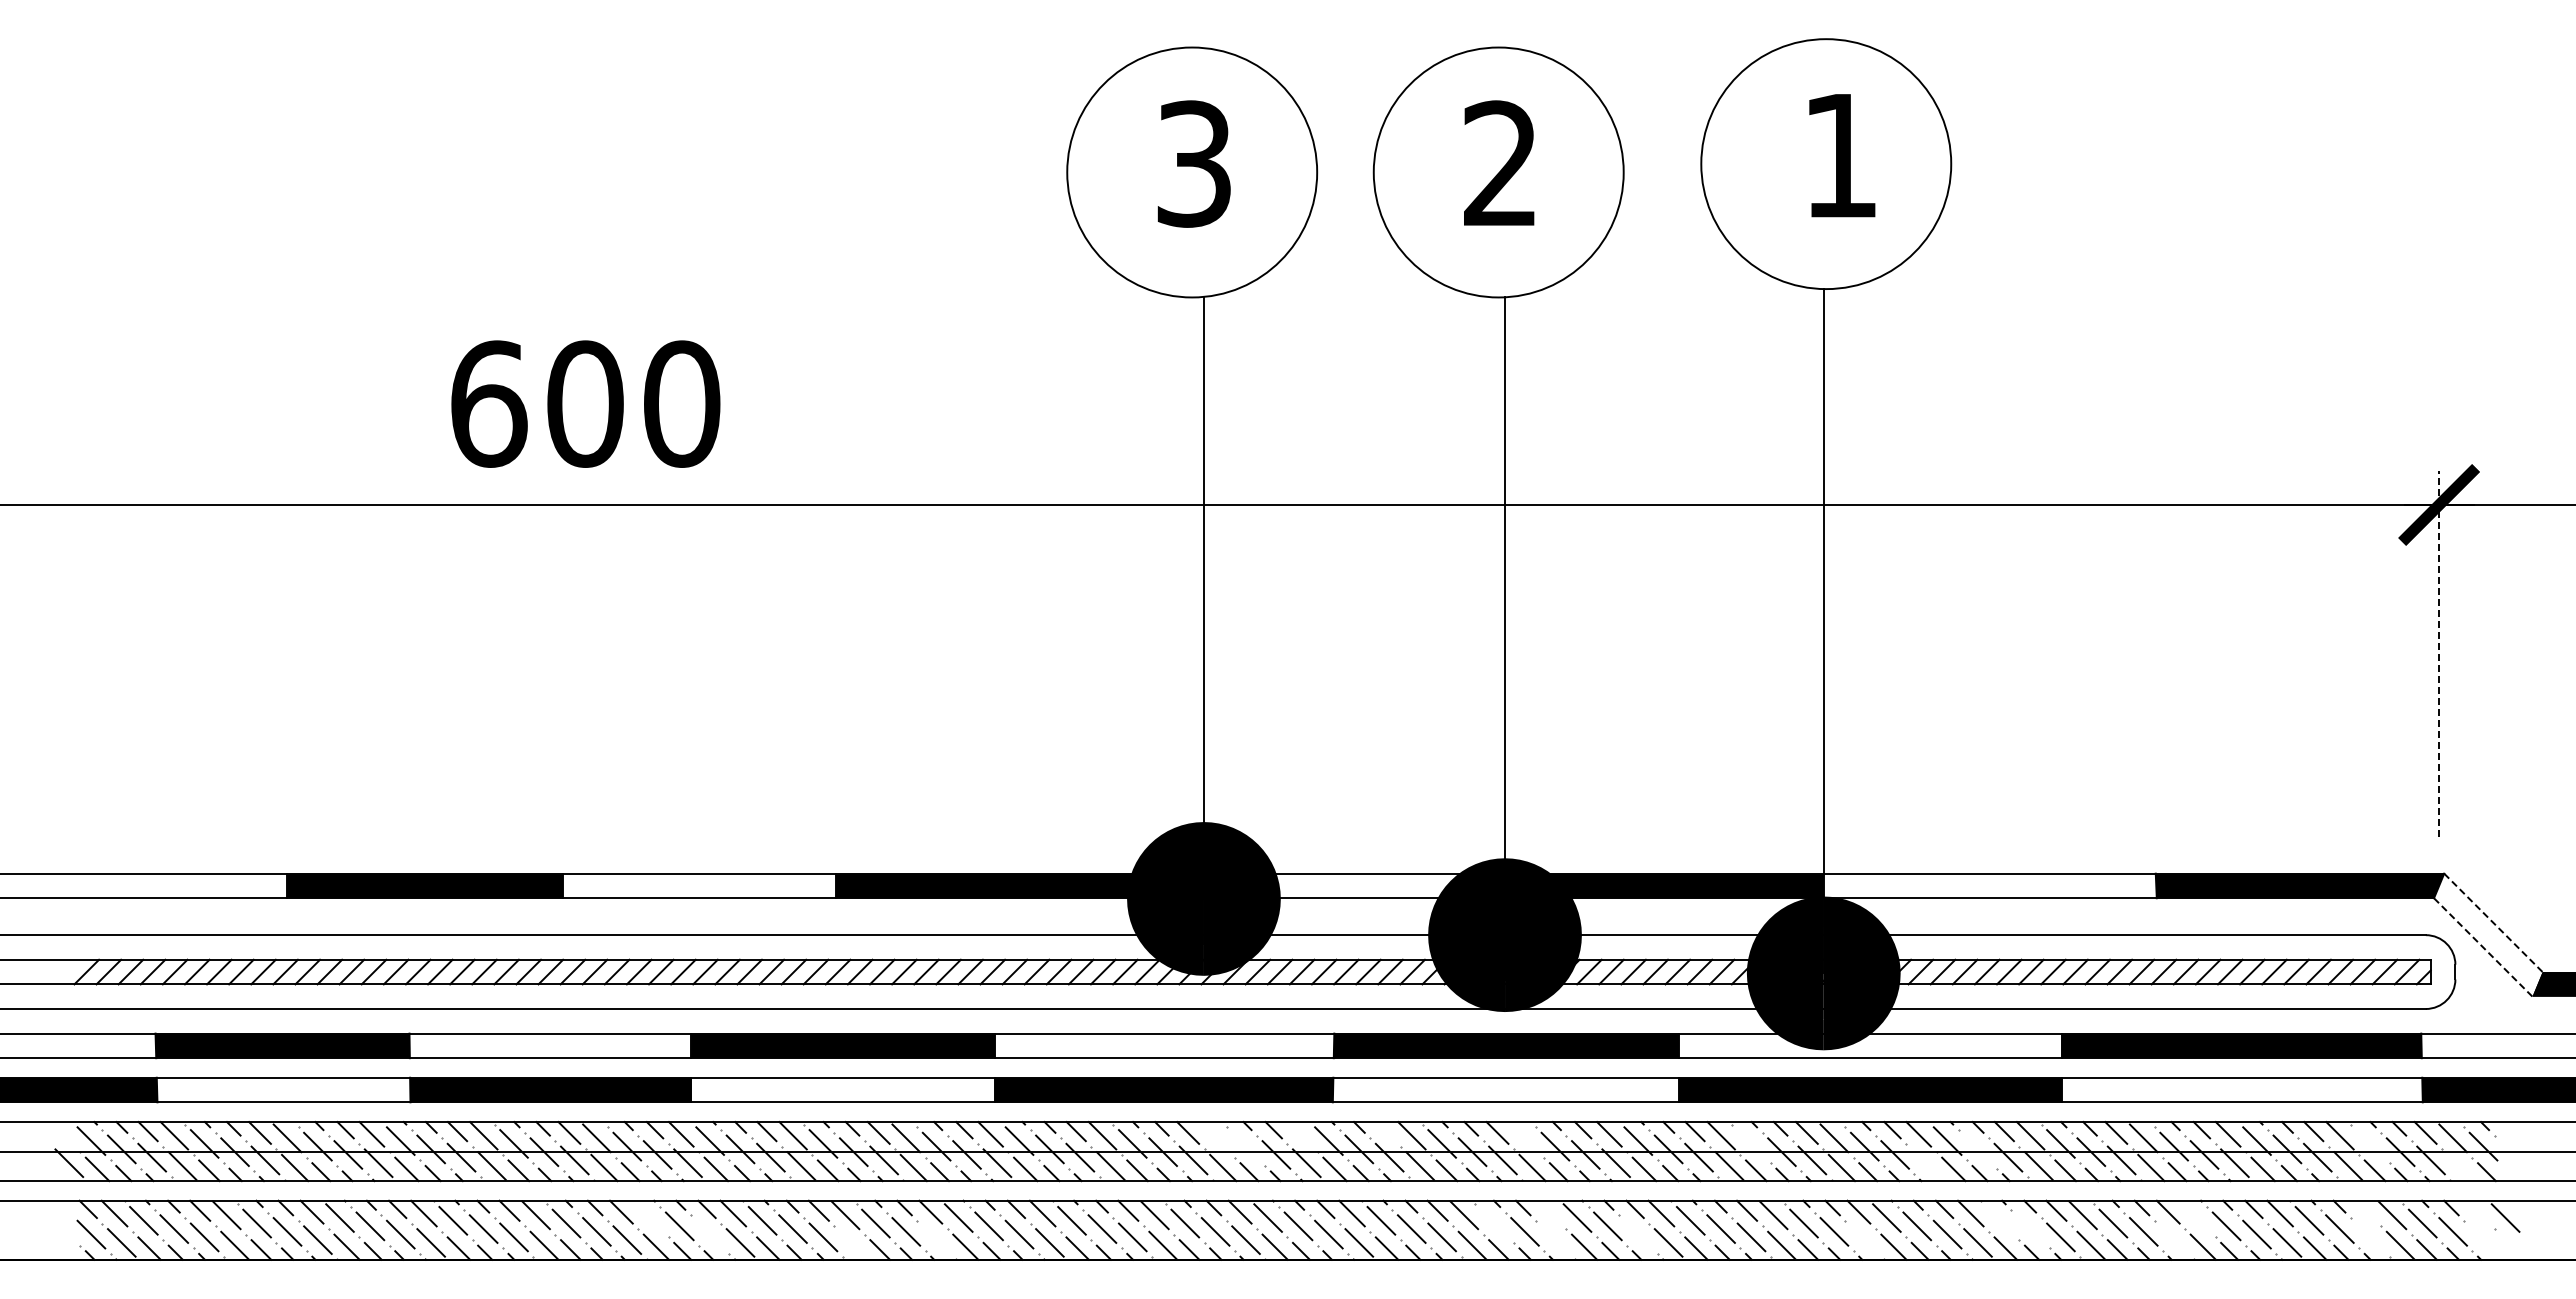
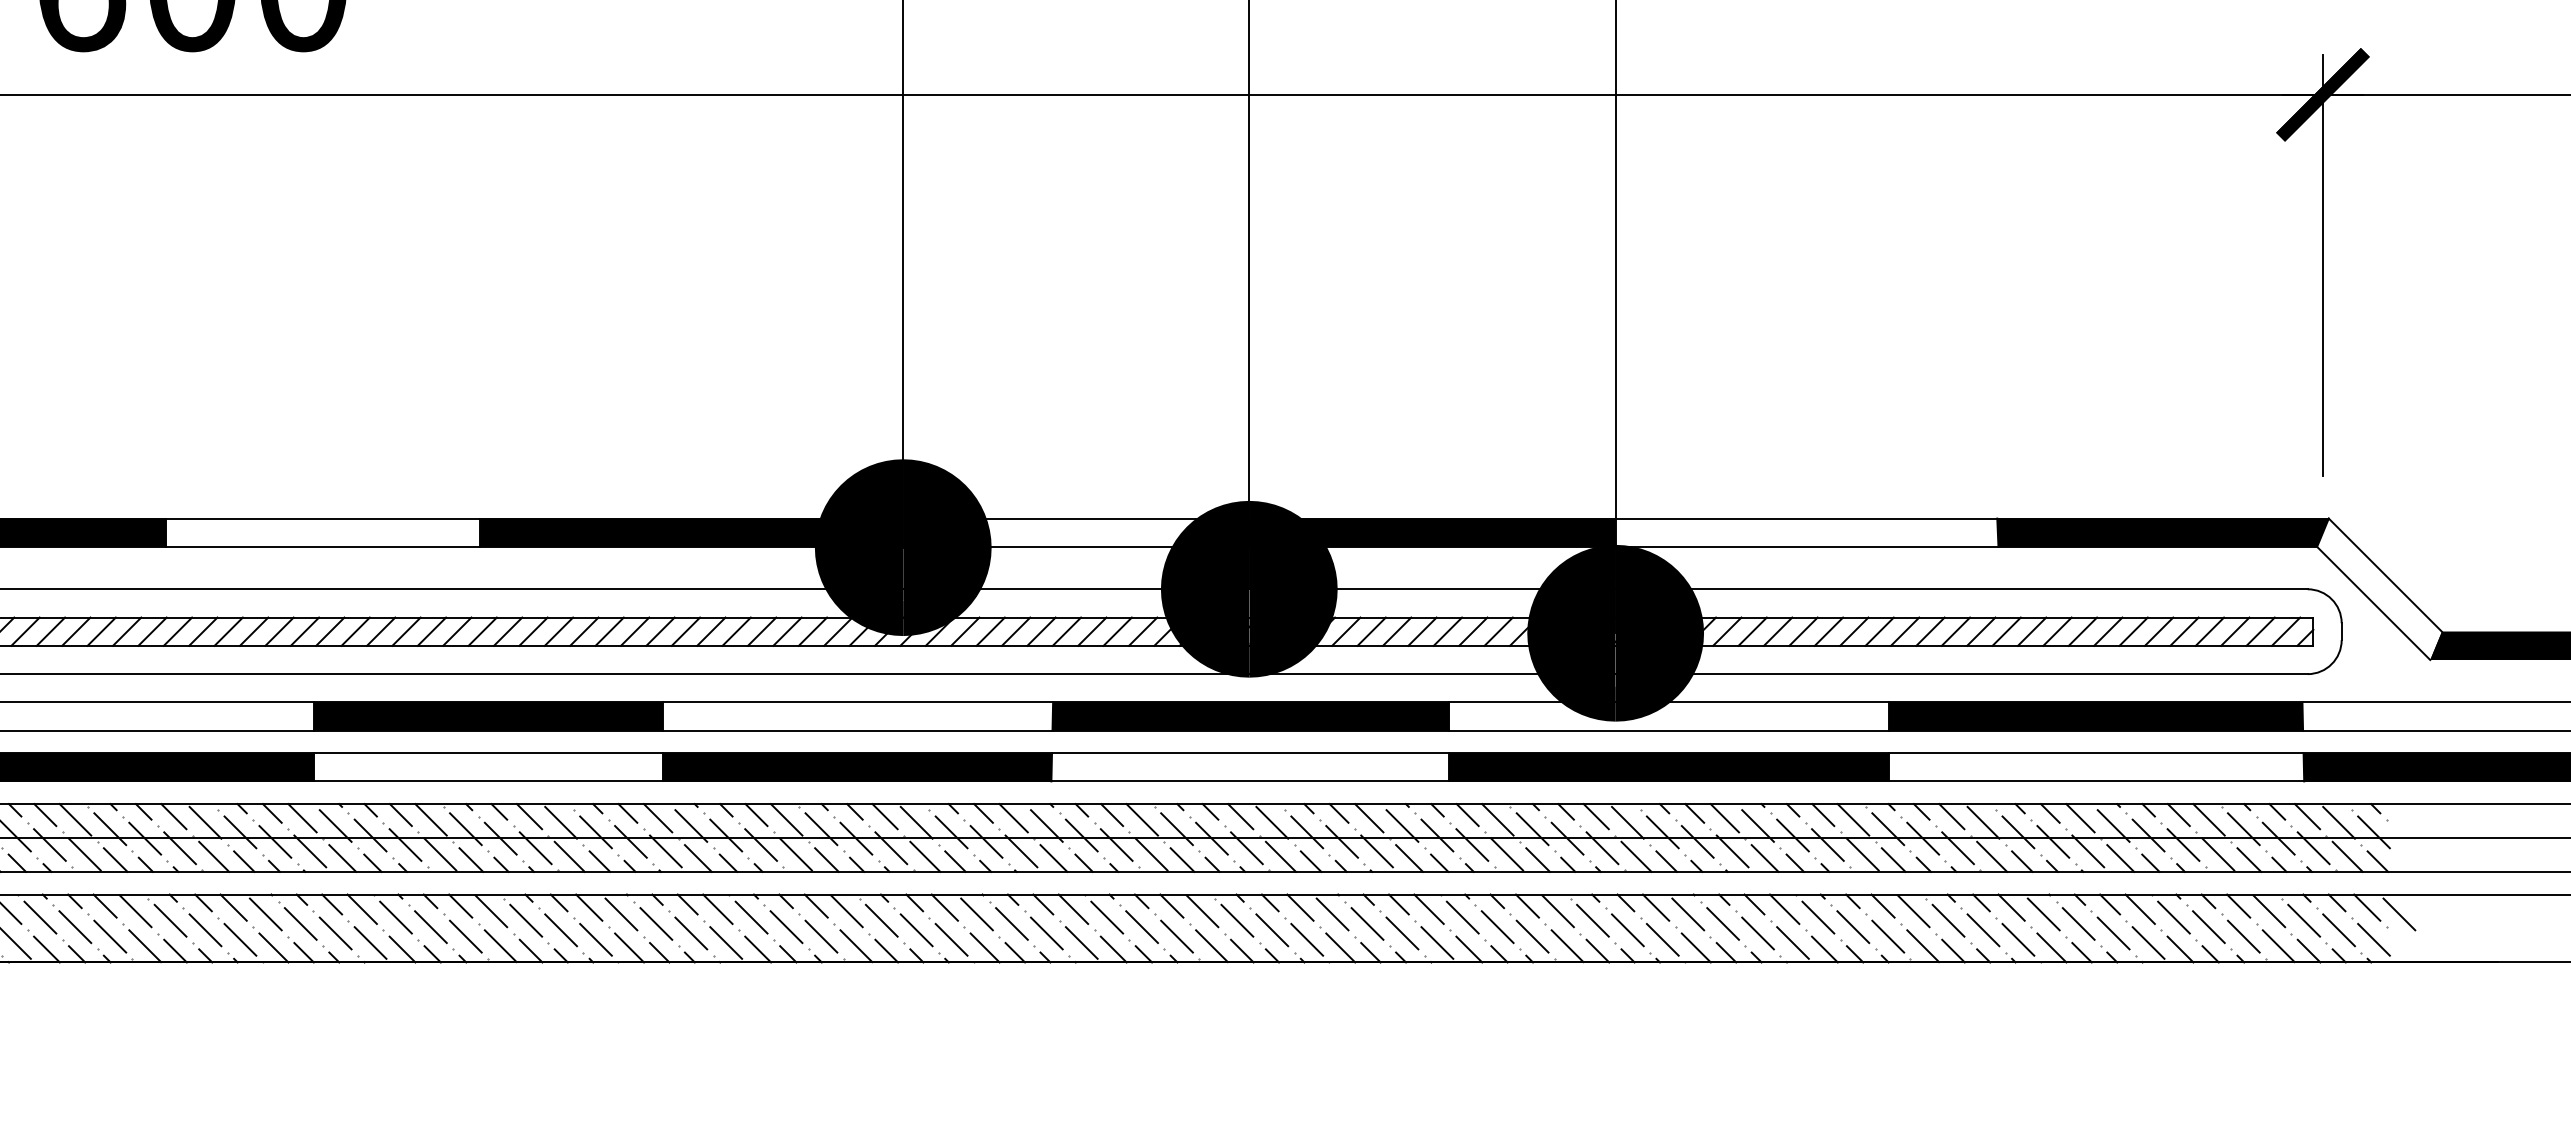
line: (2439, 653) -> (2323, 265), dashed -> solid
line: (2493, 922) -> (2385, 574), dashed -> solid
line: (2483, 947) -> (2373, 603), dashed -> solid
line: (1385, 1131) -> (1111, 814), added
line: (1299, 1134) -> (1013, 818), added
line: (1215, 1138) -> (916, 822), added
line: (1524, 1138) -> (1271, 822), added
line: (1751, 1143) -> (1532, 828), added
line: (2370, 1143) -> (2244, 828), added
line: (1245, 1146) -> (951, 832), added
line: (1977, 1149) -> (1792, 835), added
line: (1925, 1163) -> (1732, 851), added
line: (2460, 1167) -> (2347, 856), added
line: (2365, 1210) -> (2238, 905), added
line: (1549, 1211) -> (1300, 906), added
line: (2477, 1211) -> (2367, 906), added
line: (649, 1217) -> (265, 913), added
line: (2196, 1217) -> (2044, 913), added
line: (1999, 1220) -> (1817, 917), added
line: (1494, 1223) -> (1237, 920), added
line: (2030, 1228) -> (1853, 926), added
line: (709, 1234) -> (334, 933), added
line: (1638, 1234) -> (1402, 933), added
line: (2370, 1237) -> (2244, 936), added
line: (936, 1239) -> (595, 939), added
line: (1555, 1239) -> (1307, 939), added
line: (1864, 1239) -> (1662, 939), added
line: (2173, 1239) -> (2017, 939), added
line: (2483, 1239) -> (2373, 939), added
line: (853, 1245) -> (500, 945), added

